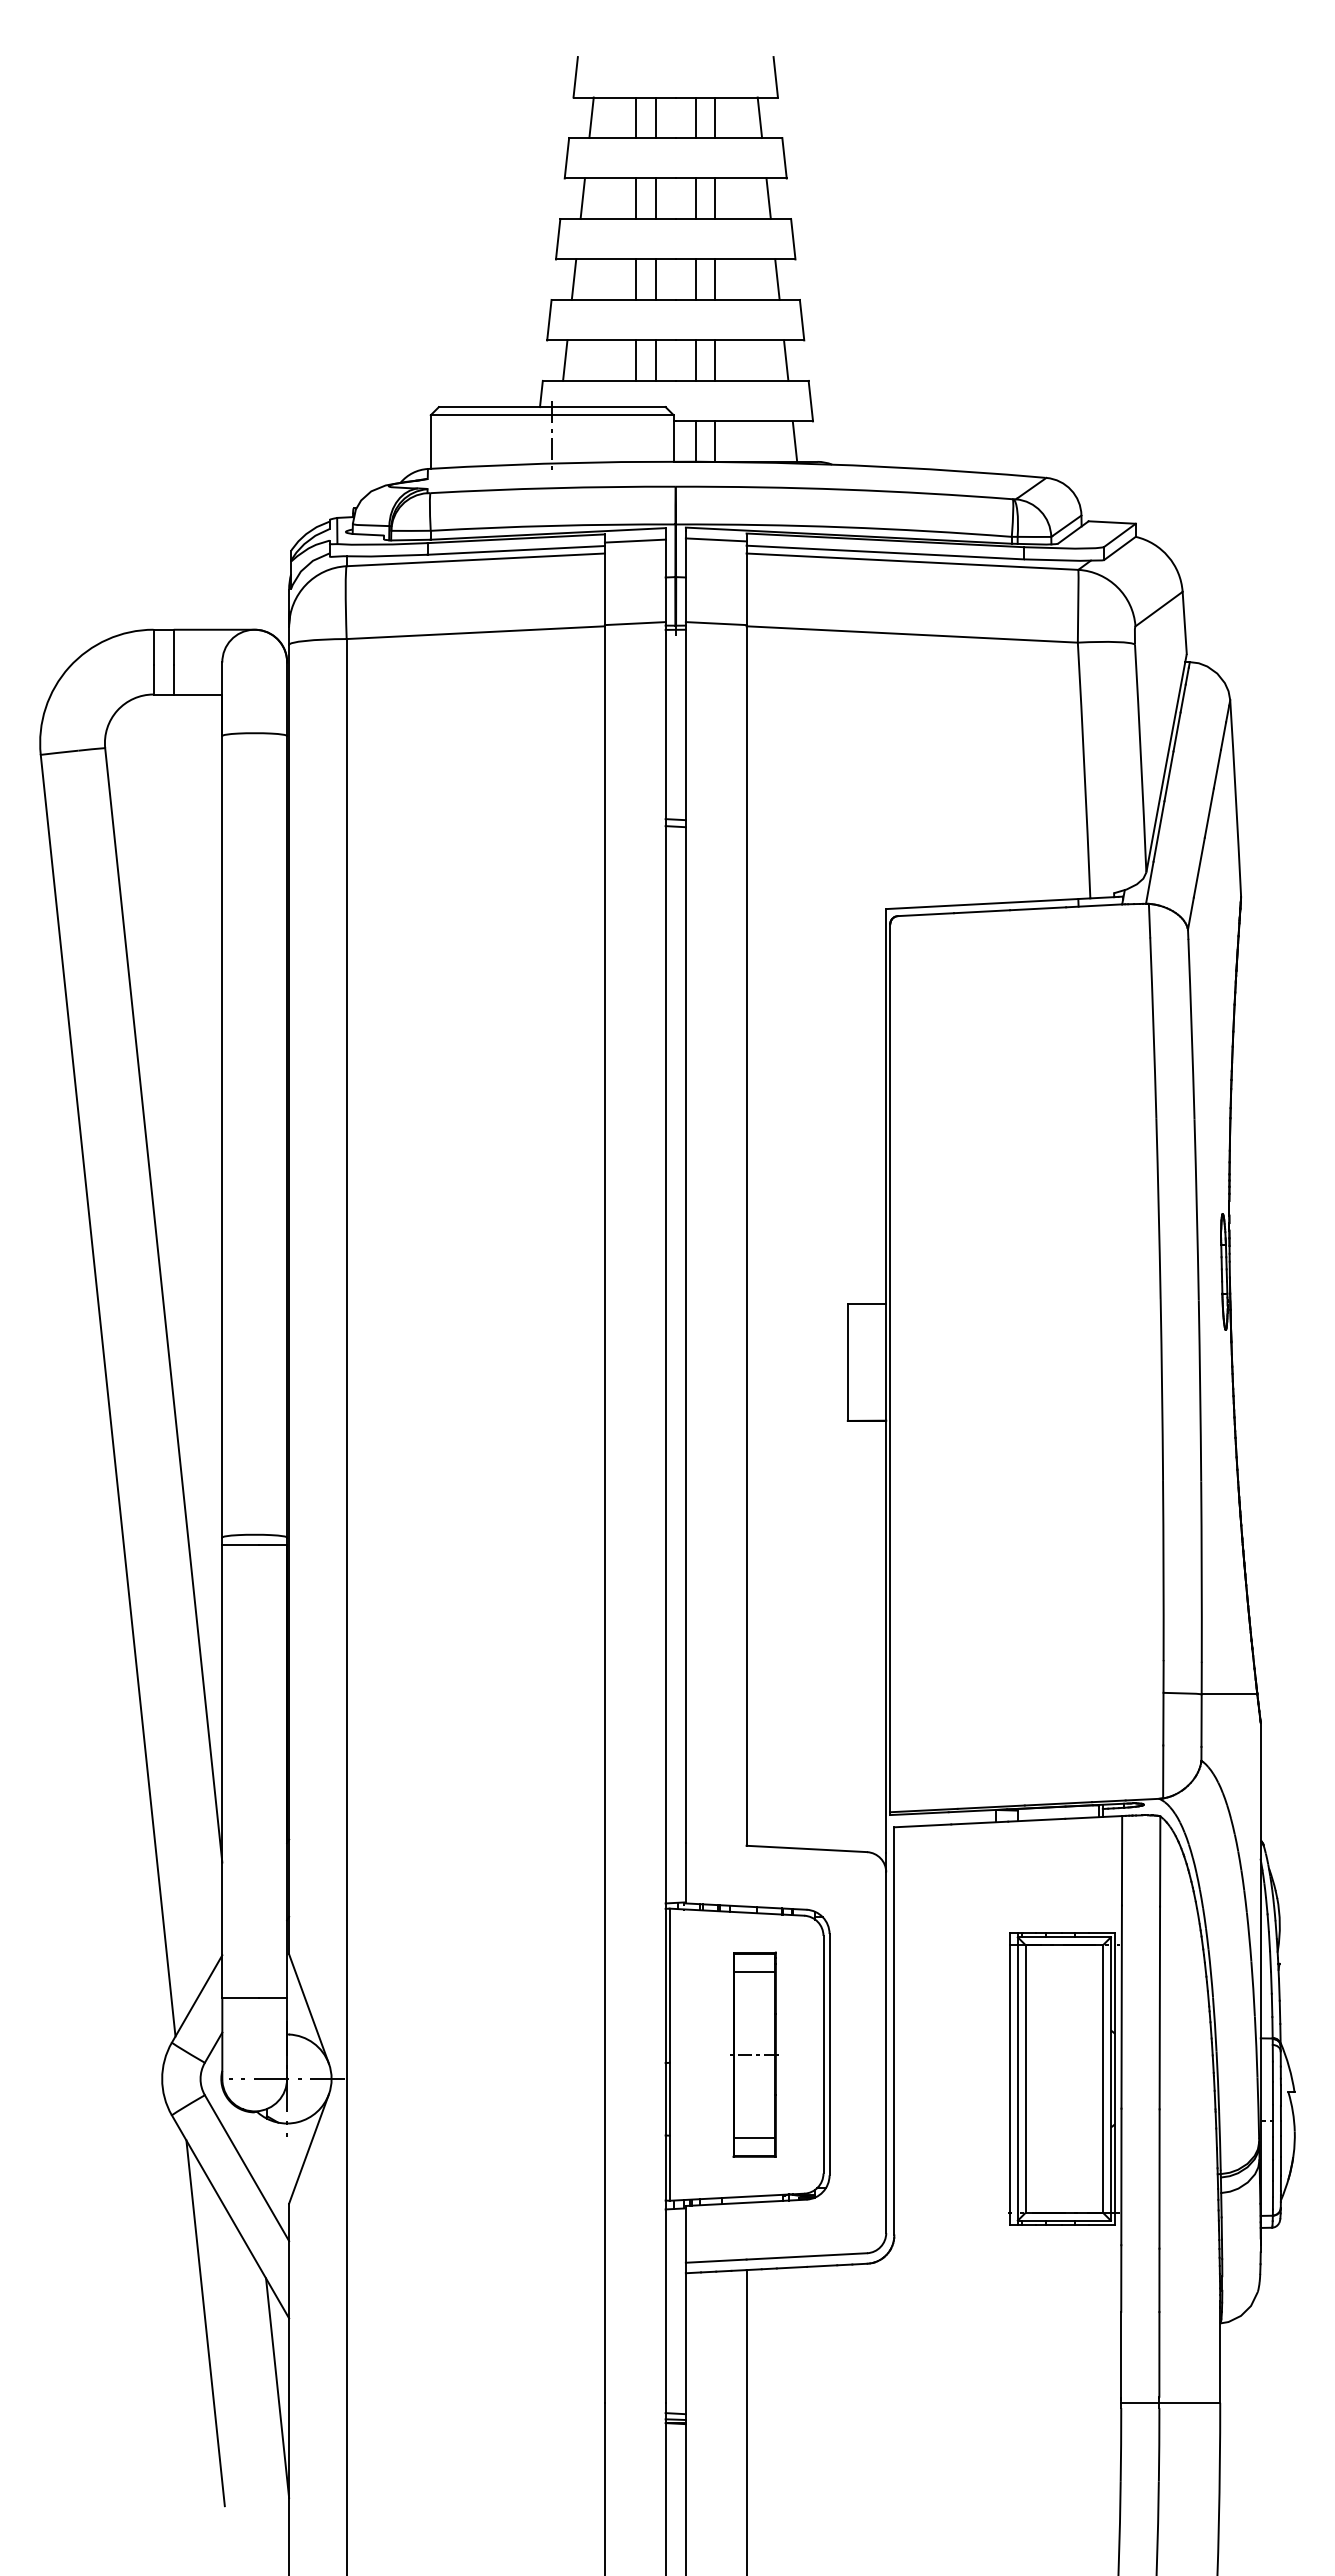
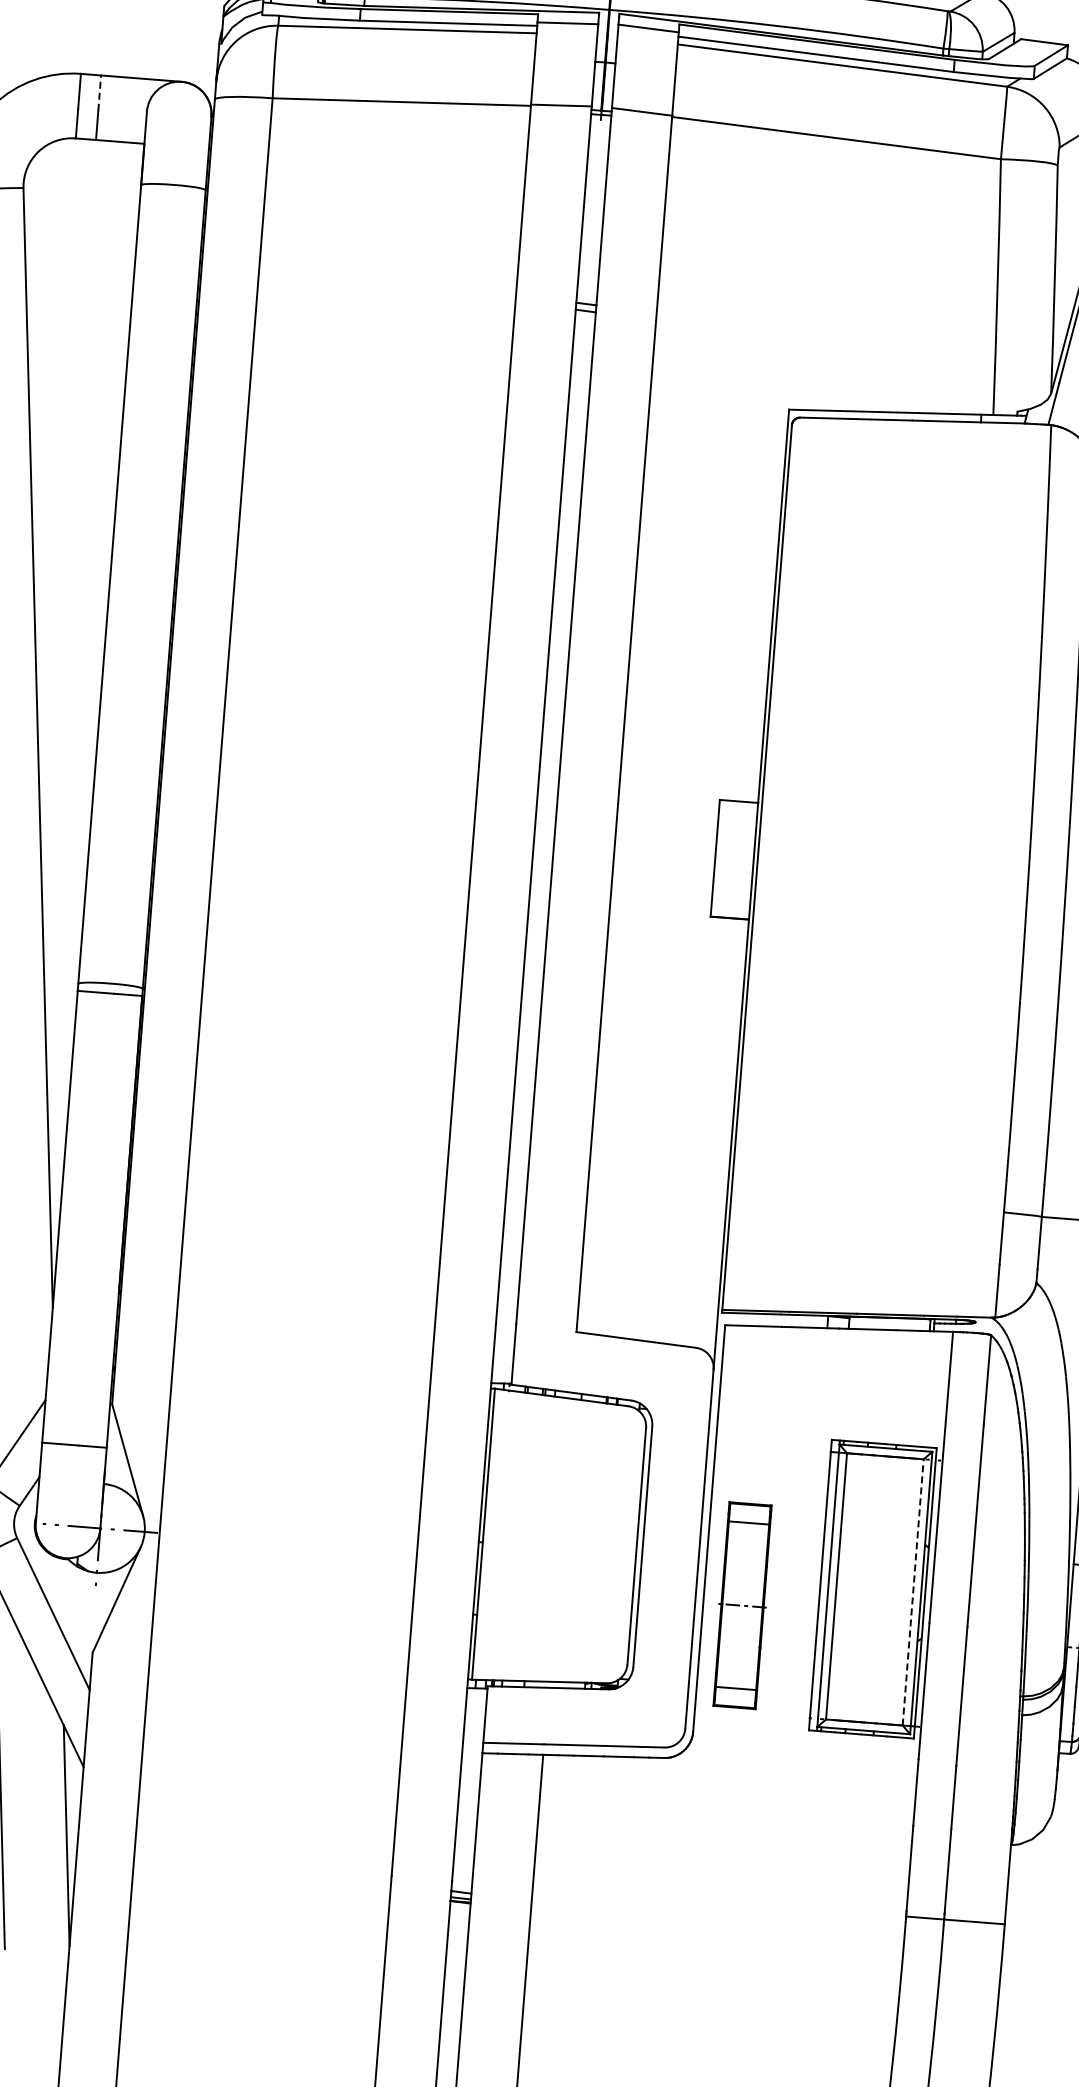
line: (173, 647) -> (99, 93), solid -> dashed
part: (754, 2054) -> (742, 1605), moved
line: (1102, 2079) -> (912, 1592), solid -> dashed

